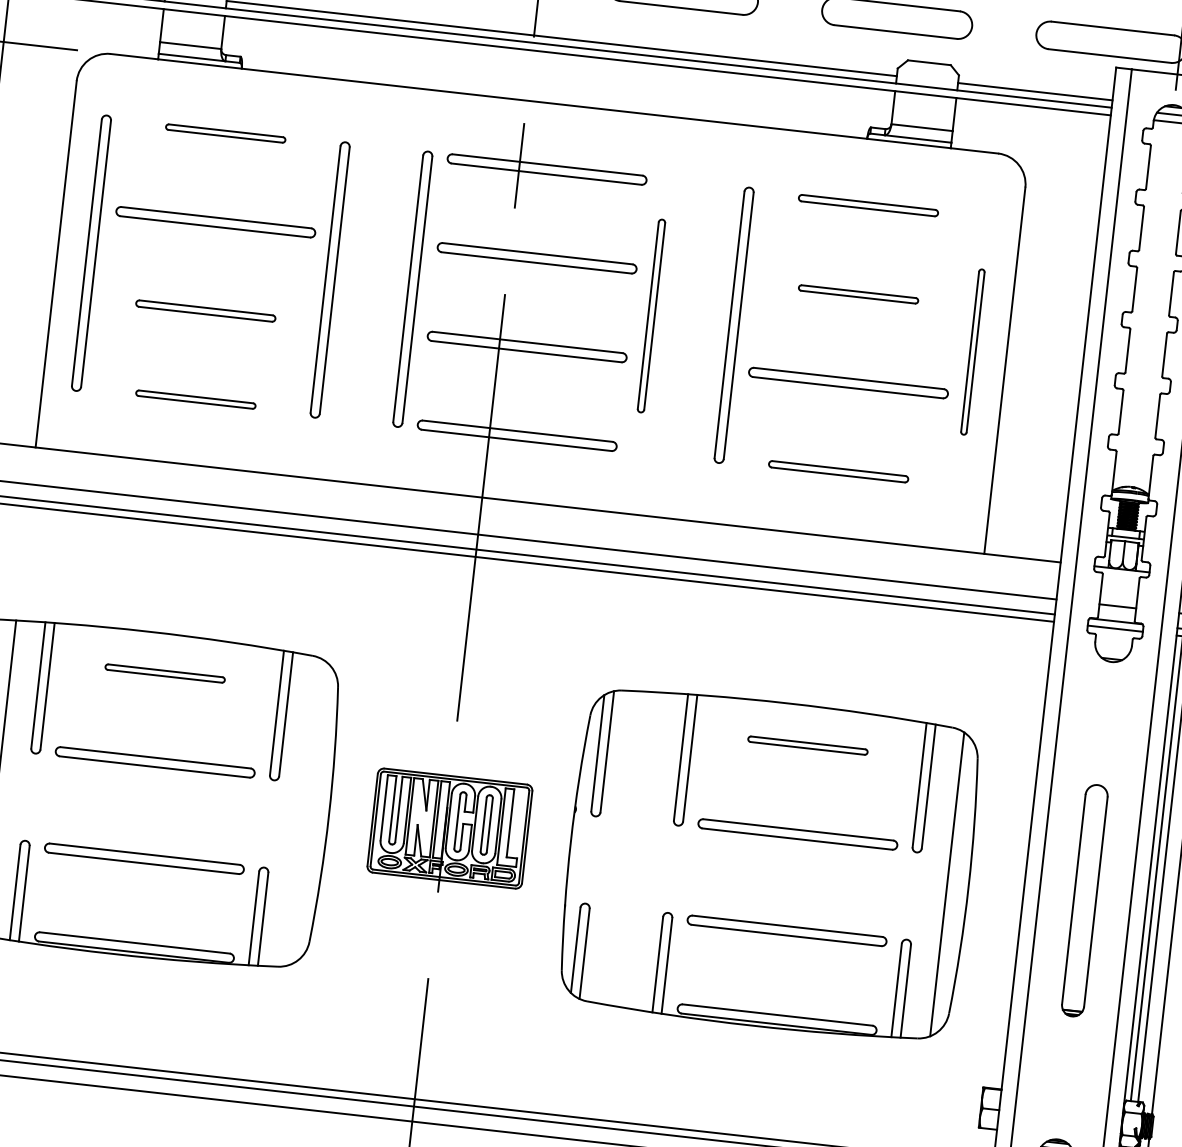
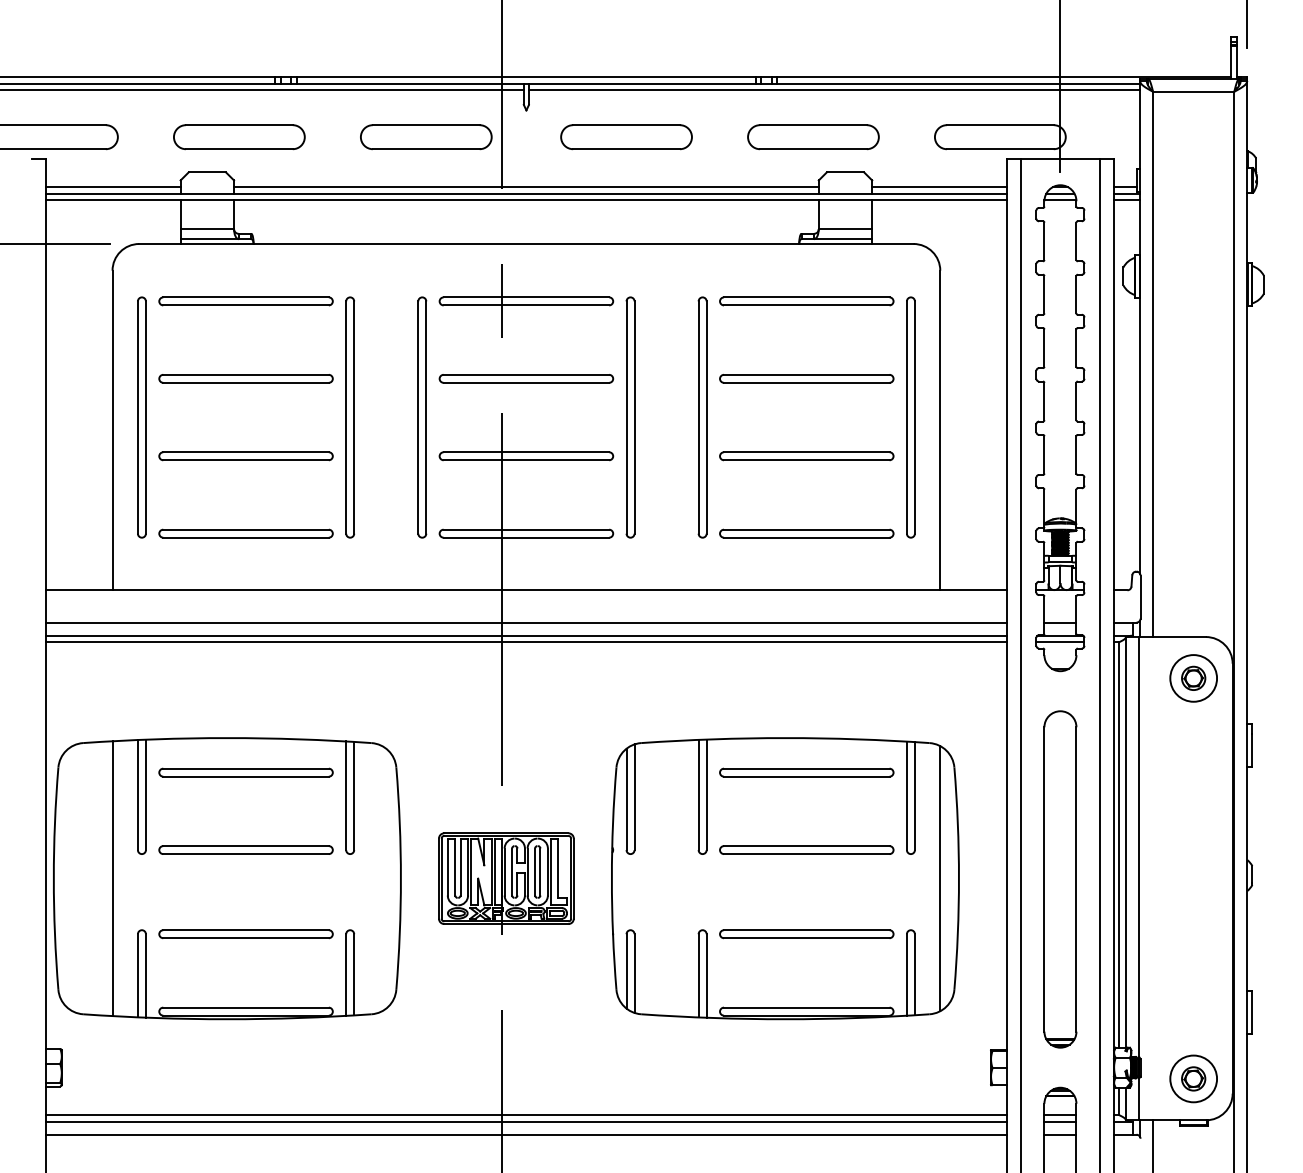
part: (225, 133) -> (245, 301), size x1.67
part: (868, 205) -> (806, 301), size x1.43
part: (858, 293) -> (806, 378), size x1.67
part: (205, 311) -> (245, 456), size x1.43
part: (651, 316) -> (630, 417), size x1.43
part: (972, 352) -> (910, 417), size x1.67
part: (195, 399) -> (245, 533), size x1.67
part: (838, 471) -> (806, 533), size x1.43
part: (164, 673) -> (245, 772), size x1.67
part: (807, 745) -> (806, 772), size x1.67
part: (1084, 900) -> (1060, 879), size x1.67

